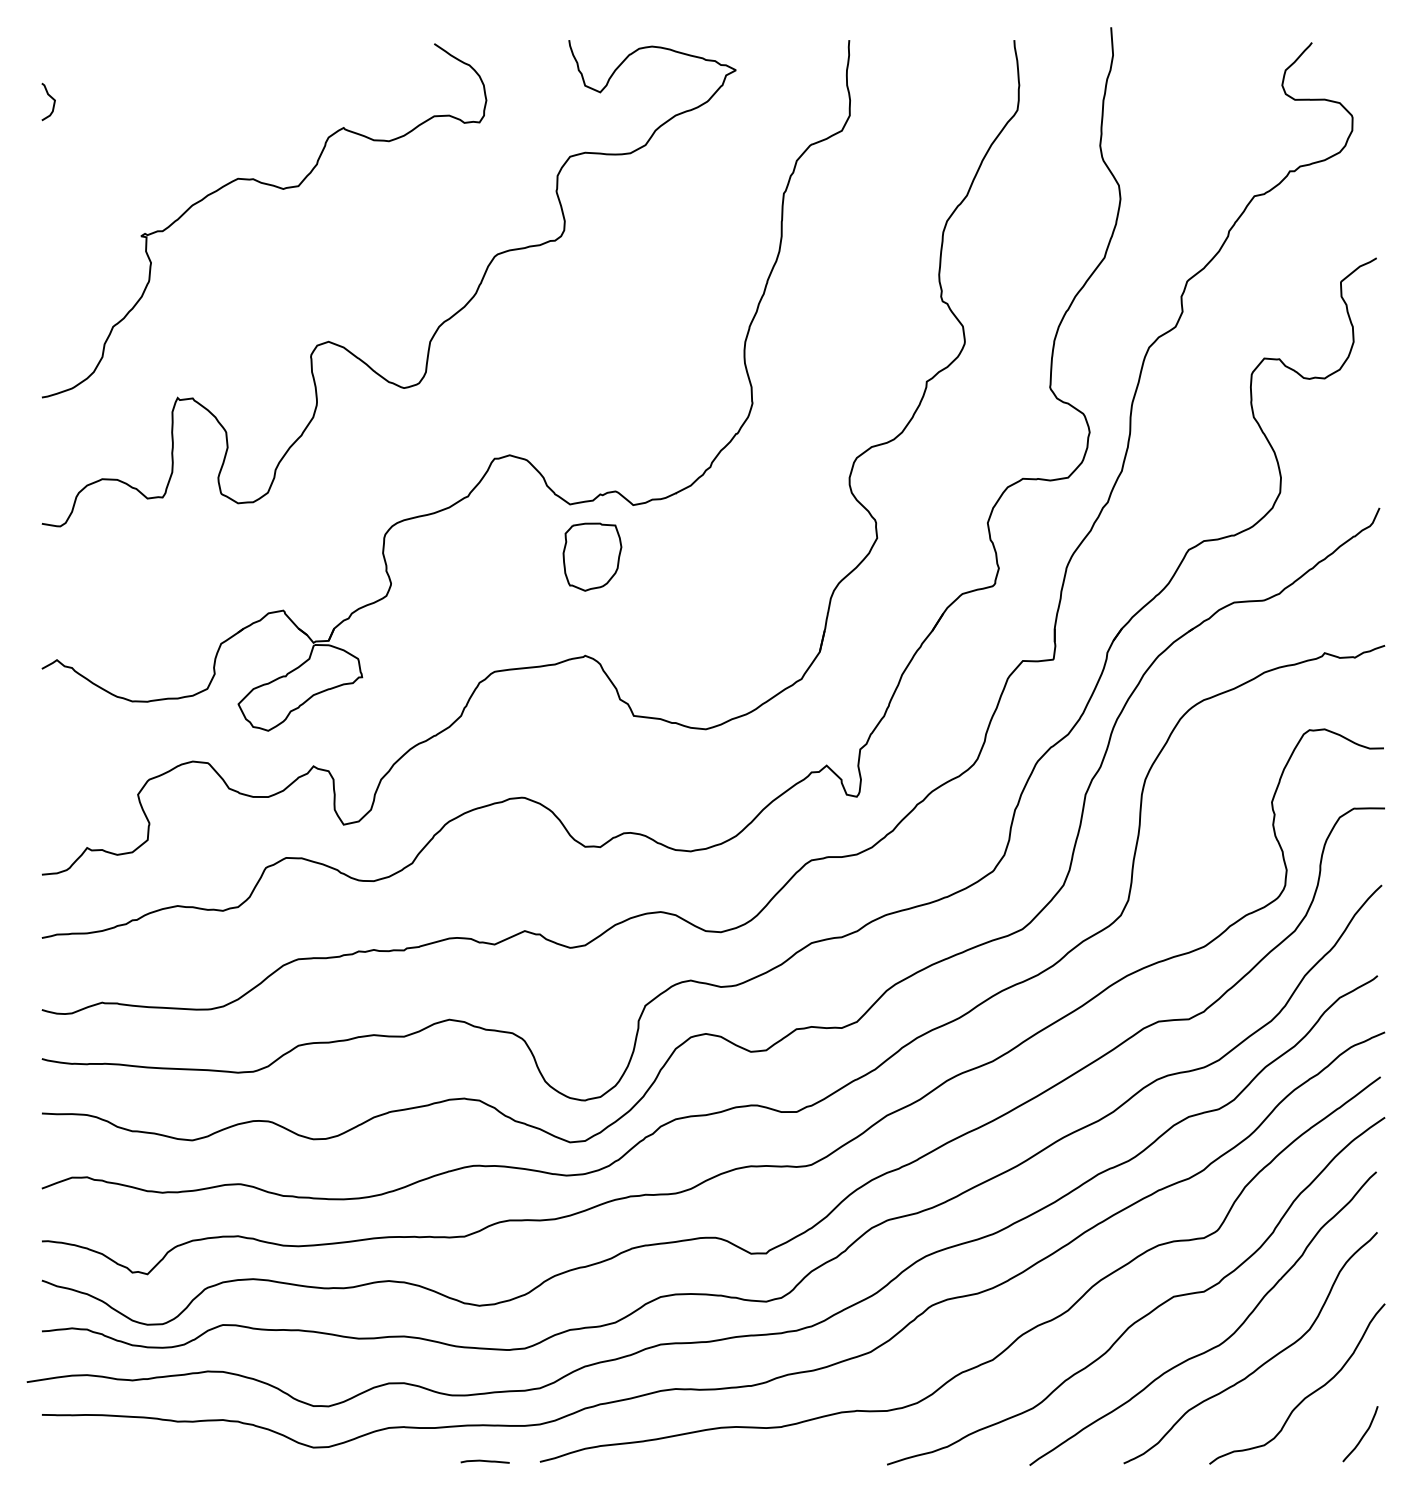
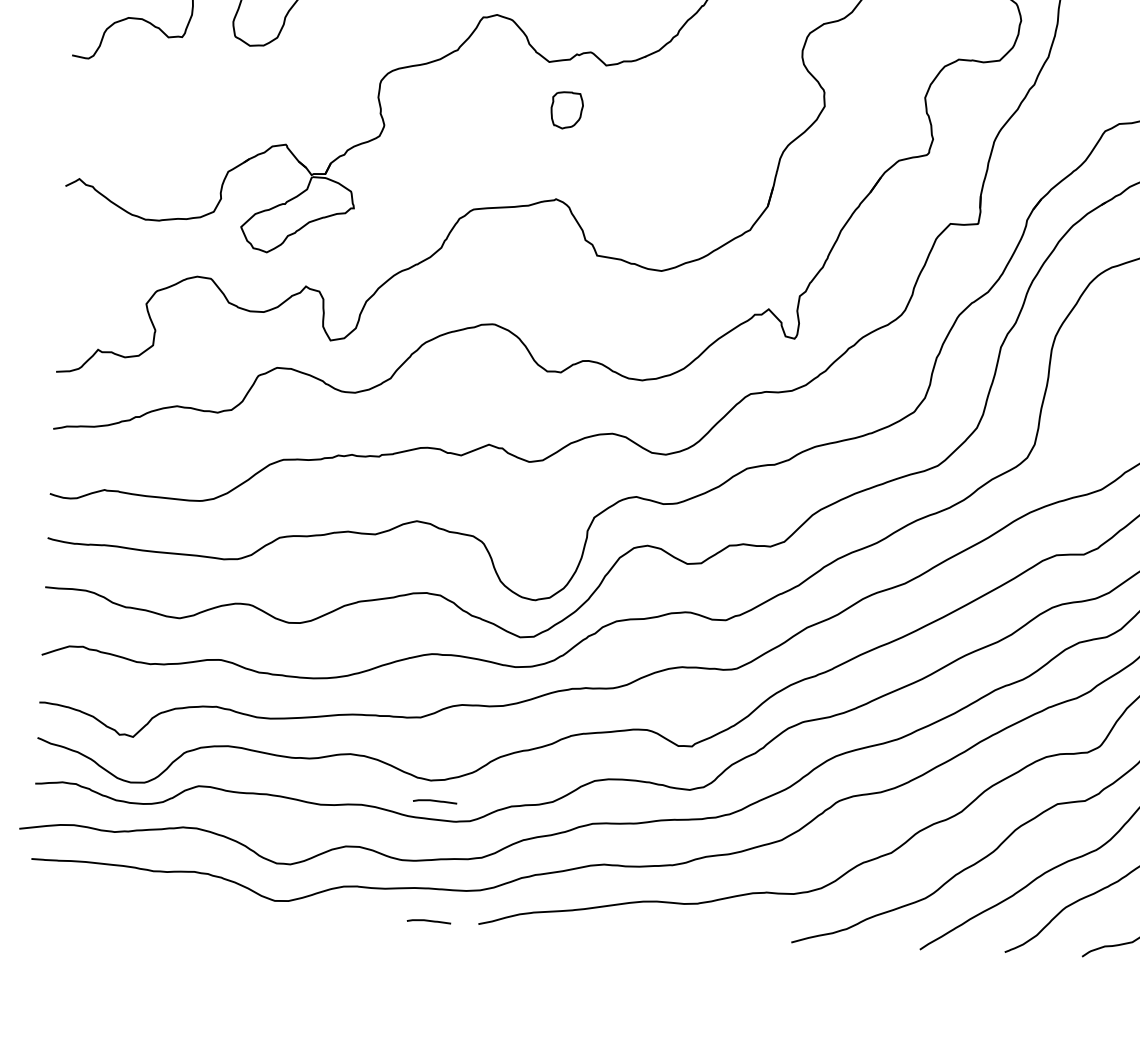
part: (592, 556) -> (567, 109), size x0.6
curve: (484, 1328) -> (434, 801), added

